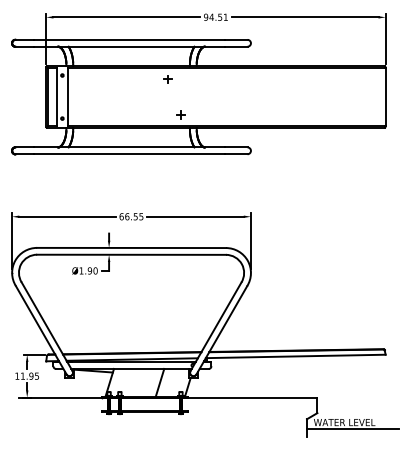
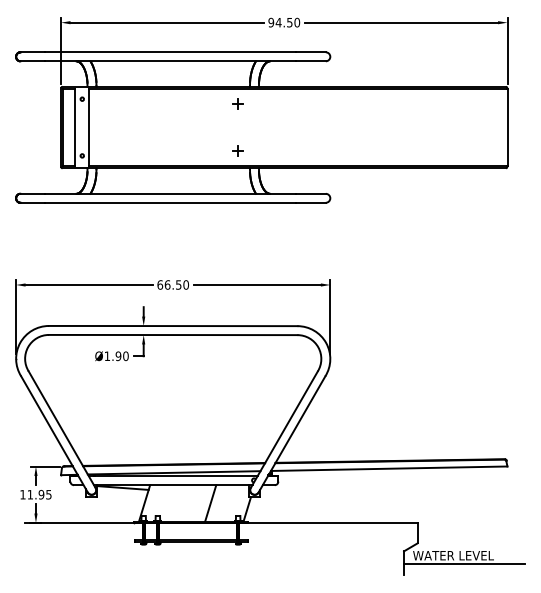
text: (226, 17) -> (297, 22), 94.51 -> 94.50
part: (167, 78) -> (237, 103), moved
text: (140, 216) -> (185, 284), 66.55 -> 66.50

